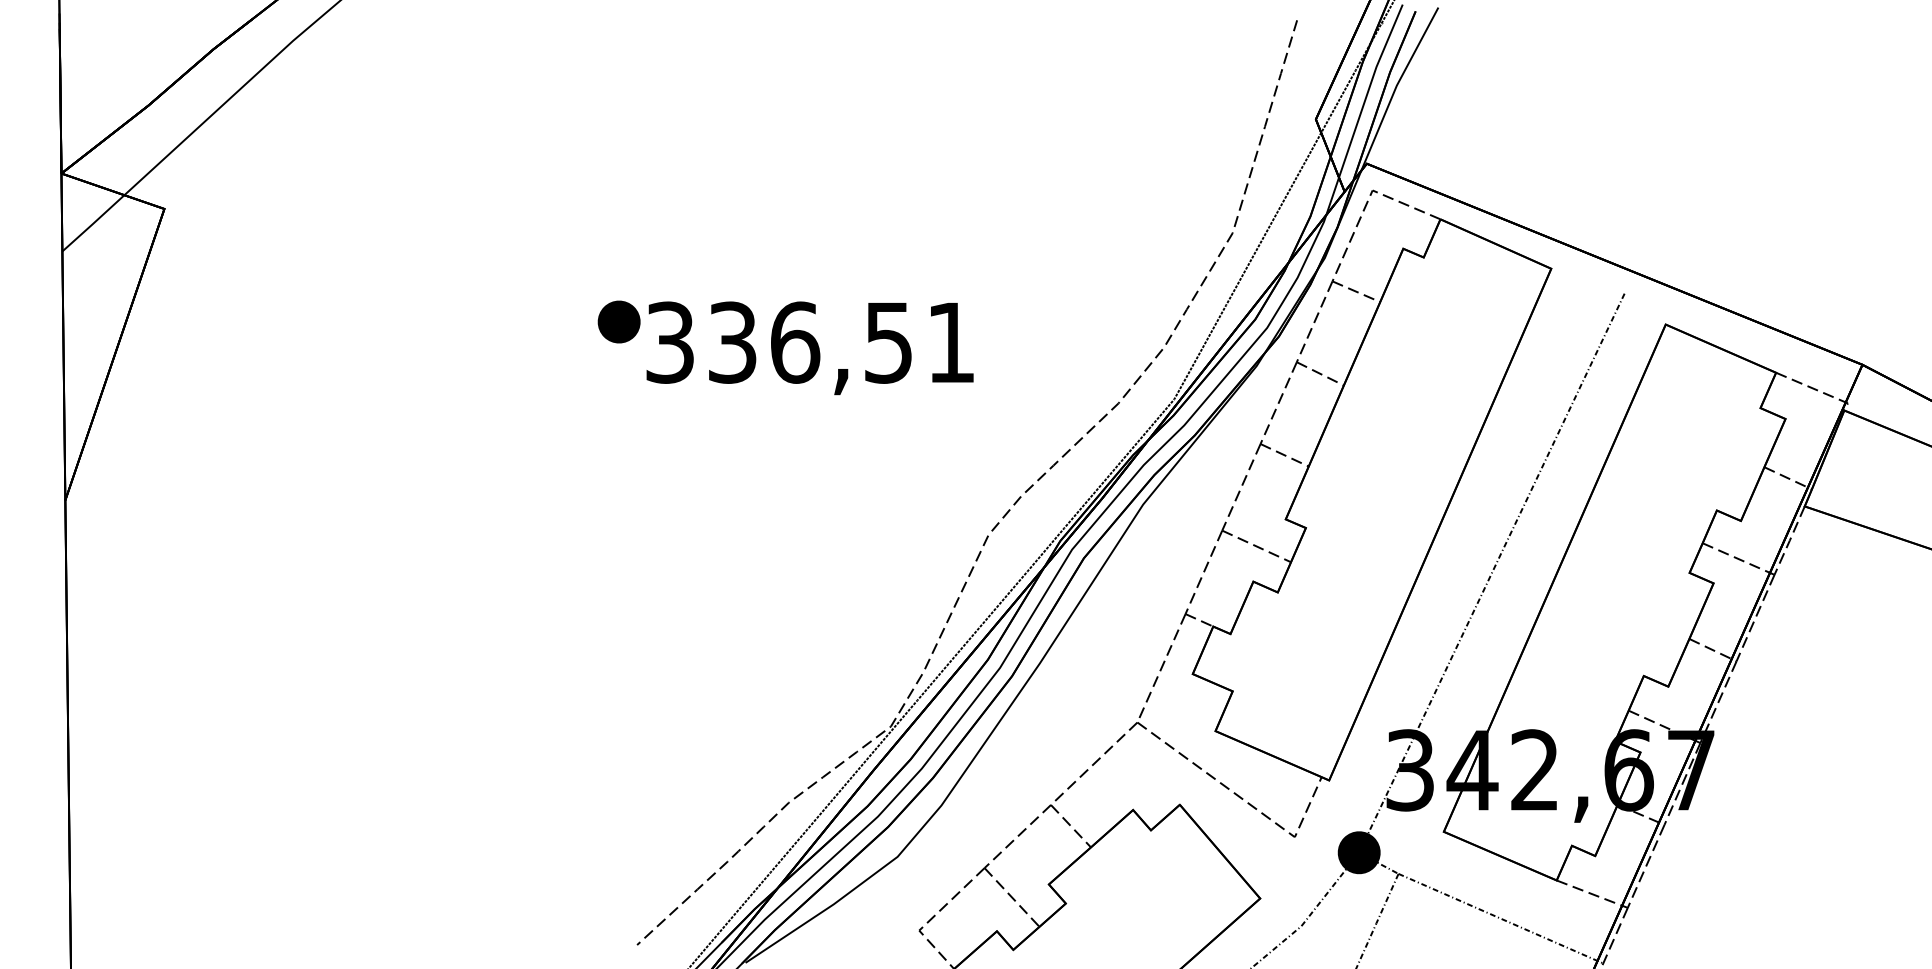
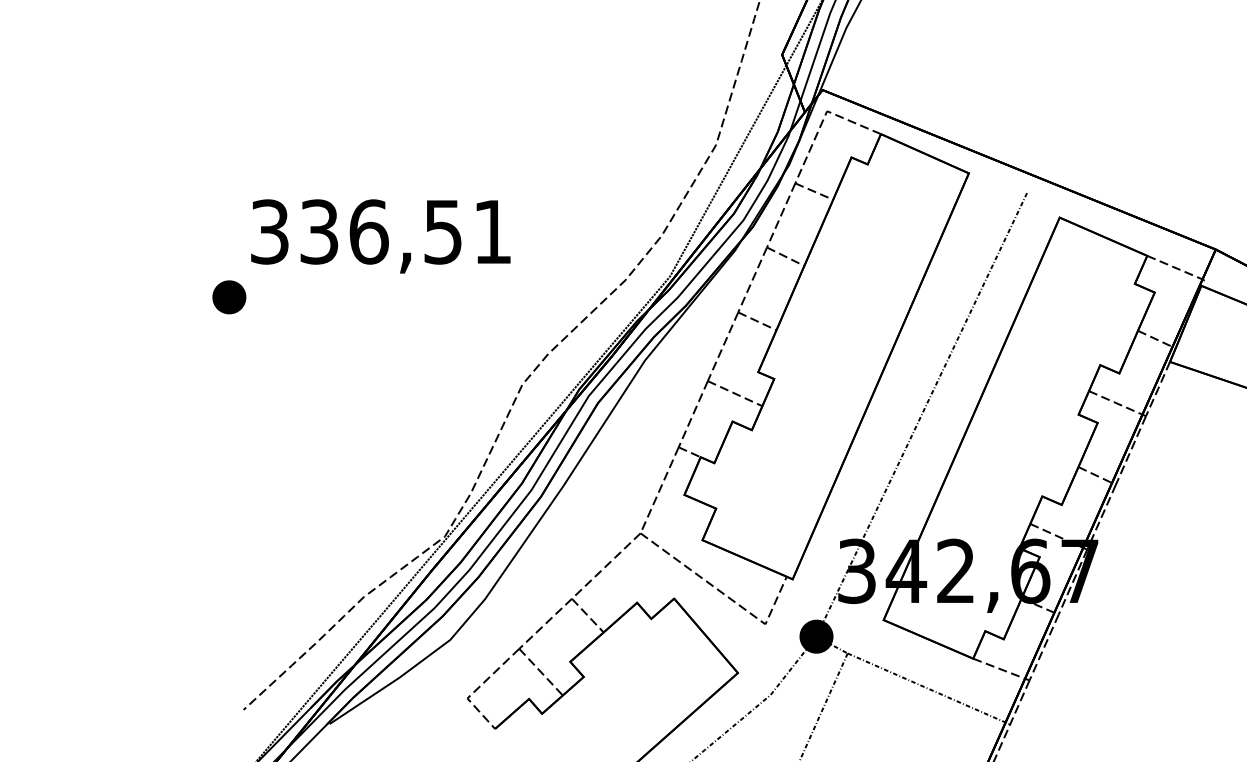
part: (618, 321) -> (228, 296), moved

